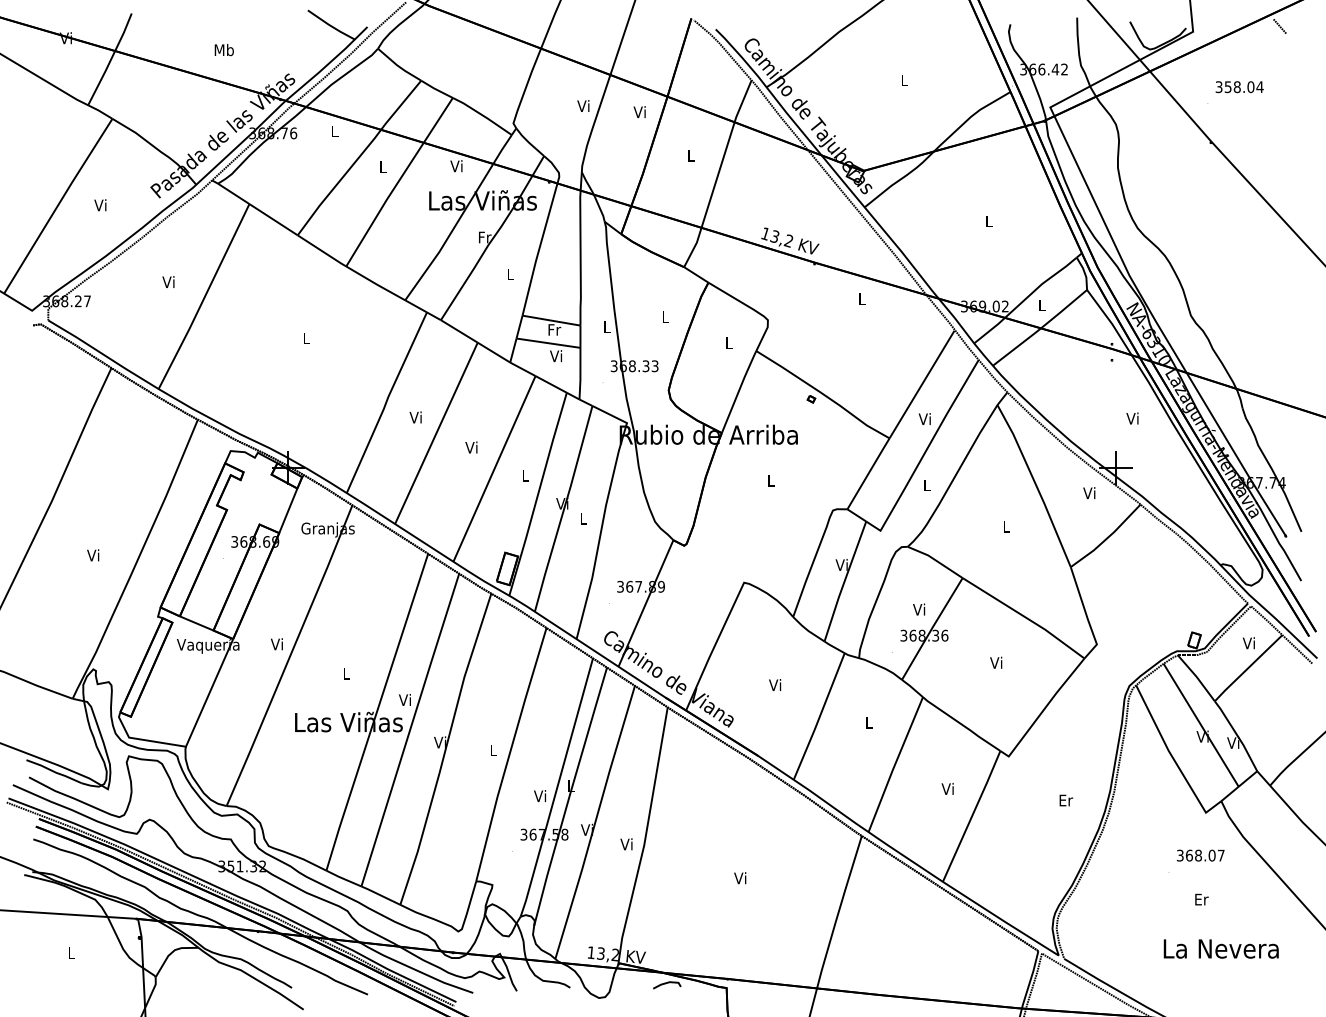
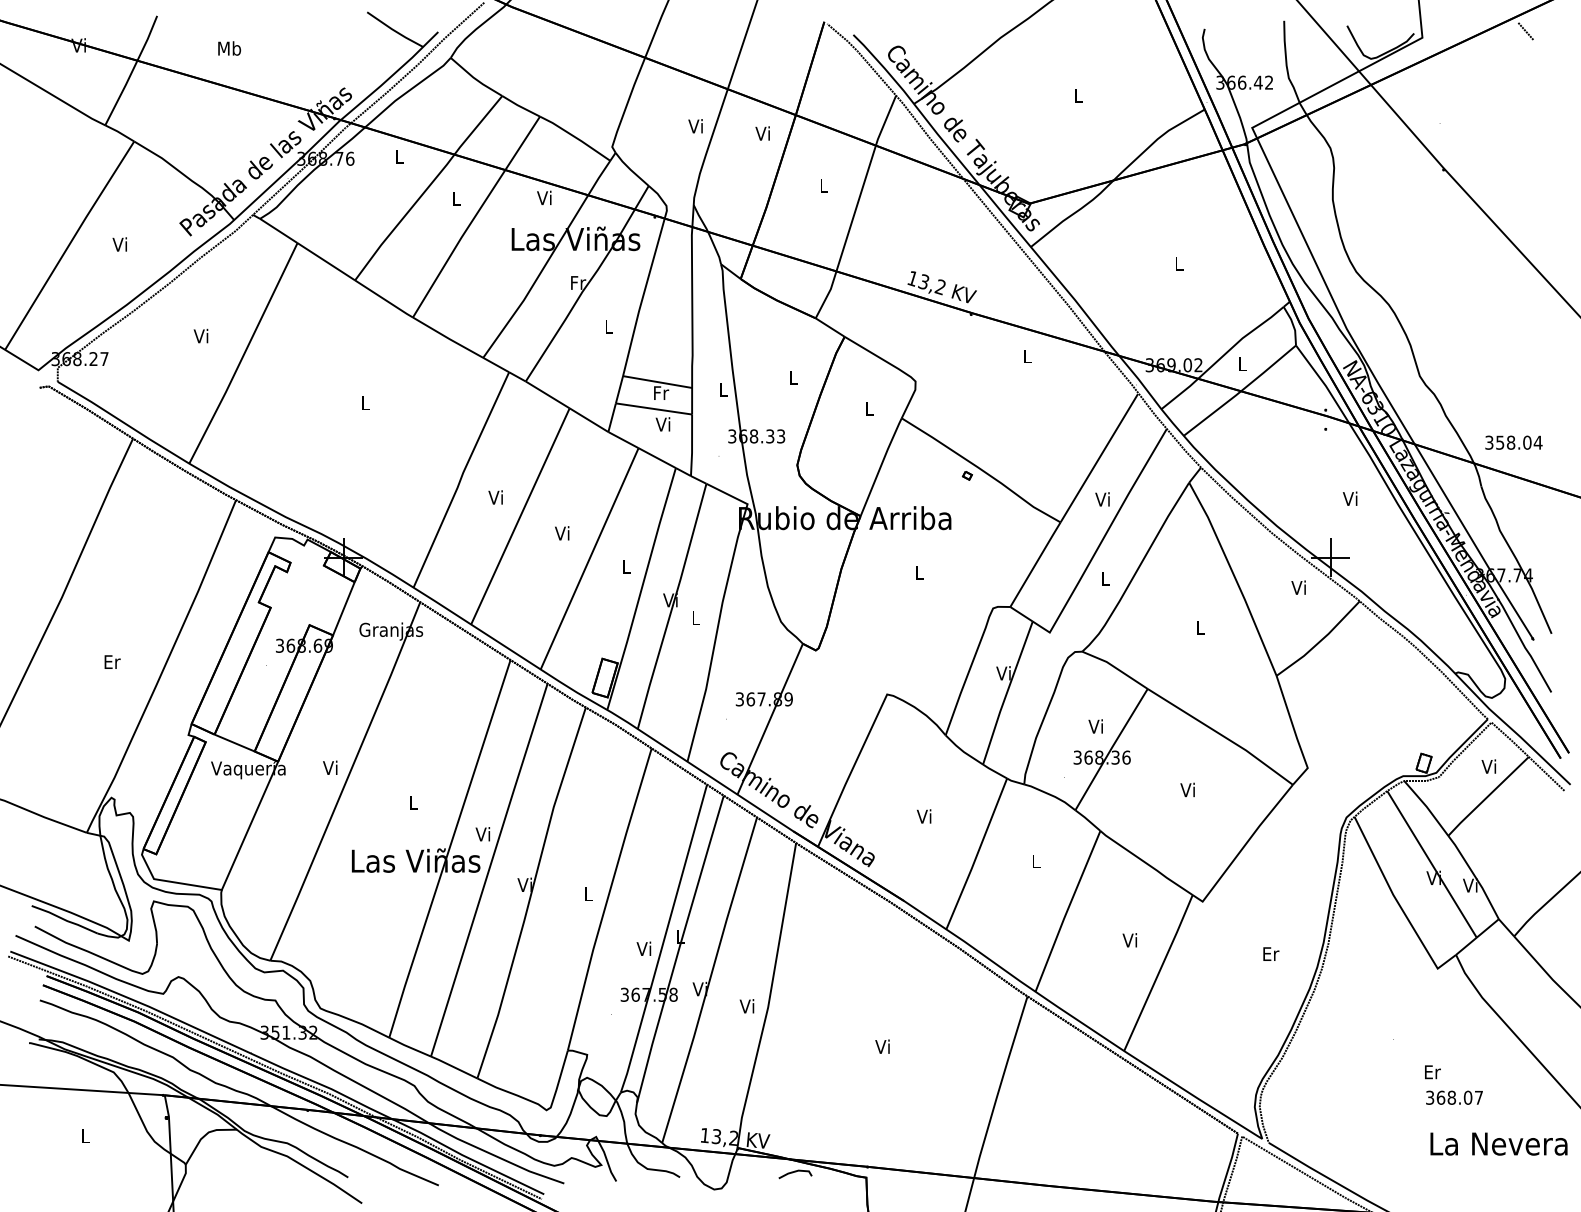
text: (224, 50) -> (229, 48), moved
text: (1239, 86) -> (1513, 442), moved
text: (94, 555) -> (112, 661), Vi -> Er
text: (1200, 855) -> (1454, 1097), moved
text: (1220, 948) -> (1498, 1143), moved

